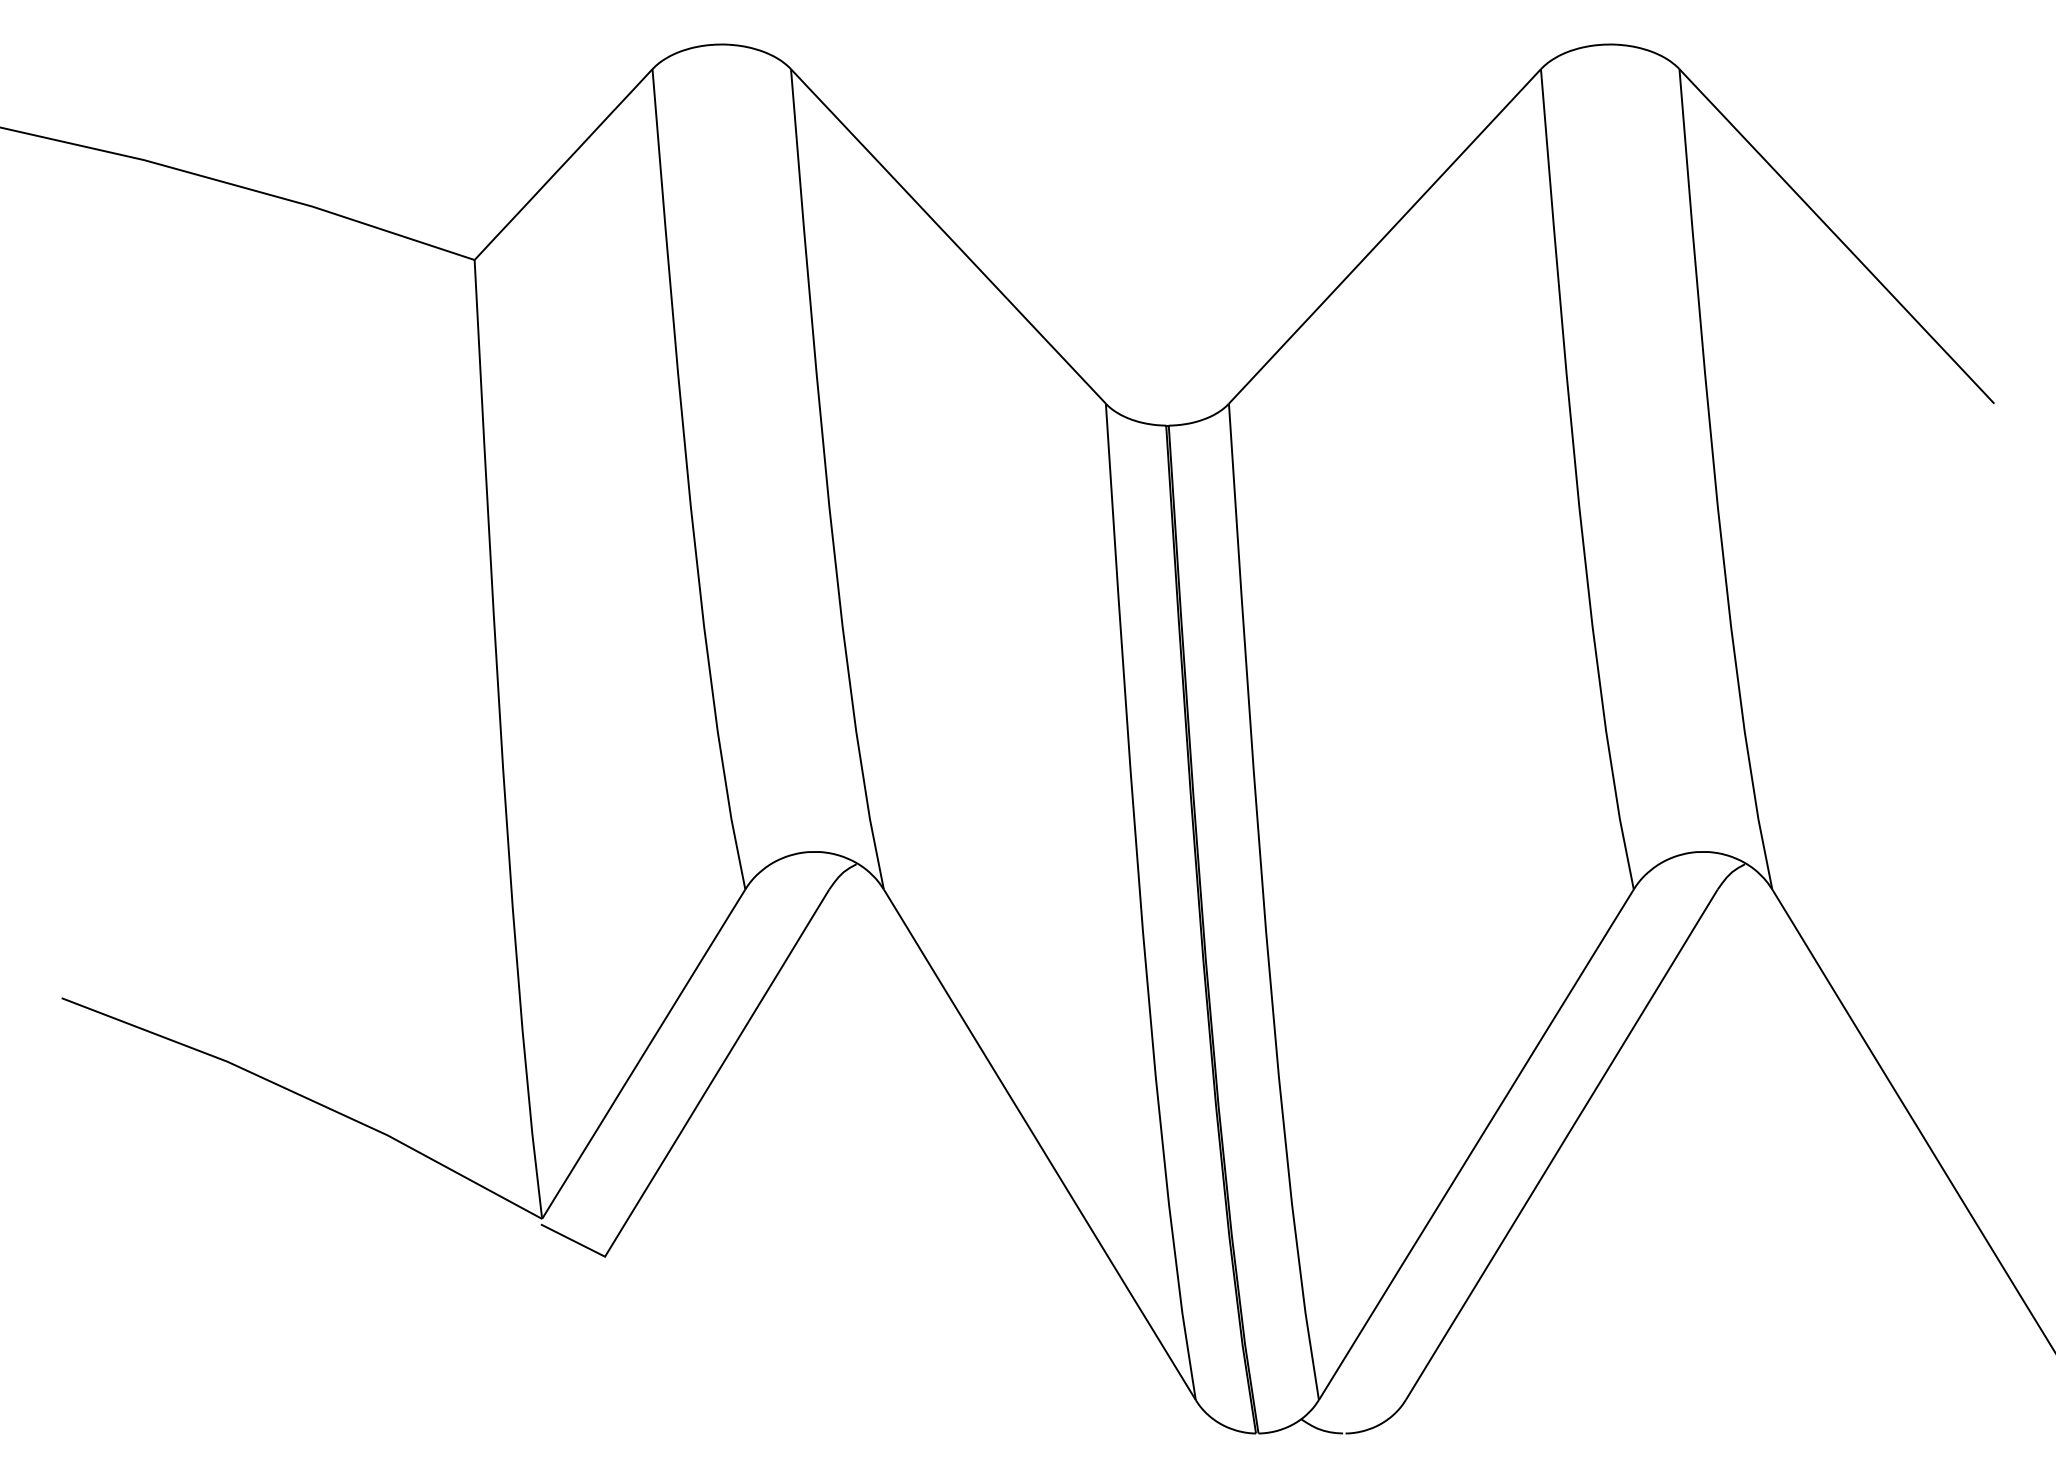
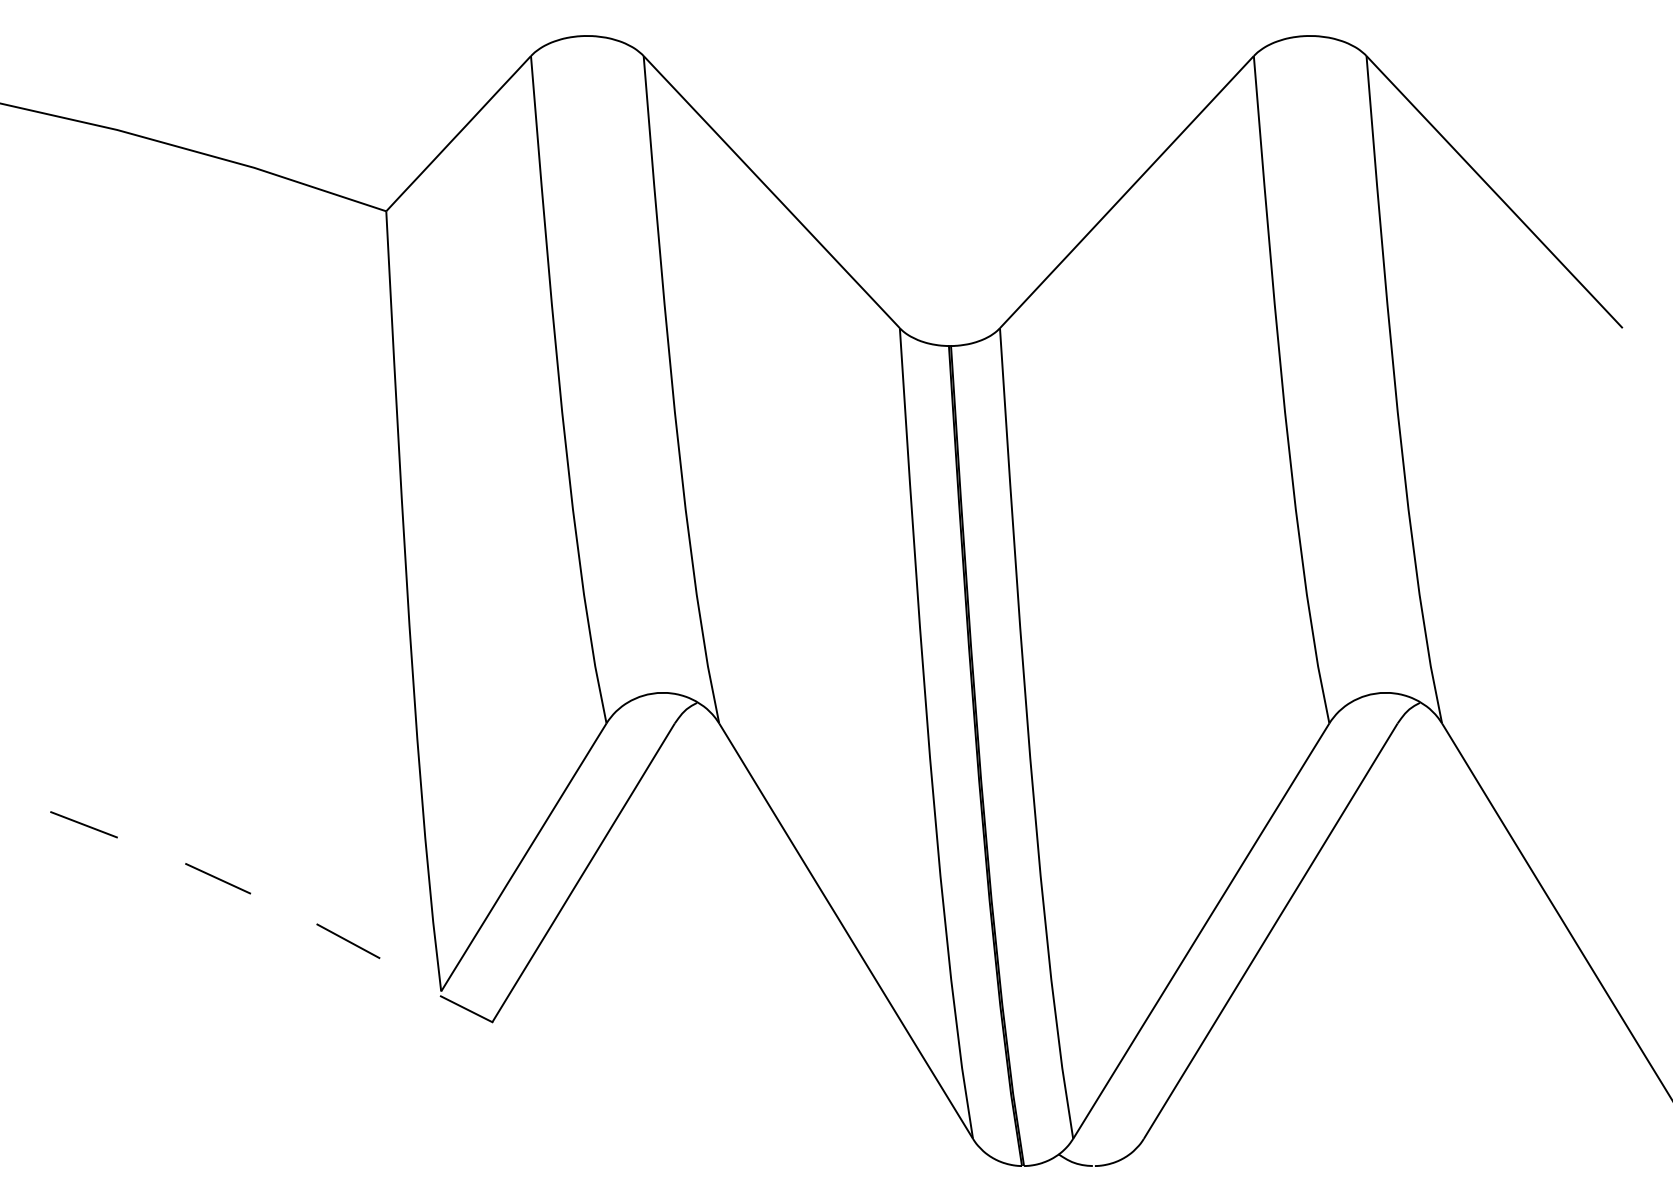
line: (307, 1098) -> (250, 893), solid -> dashed

